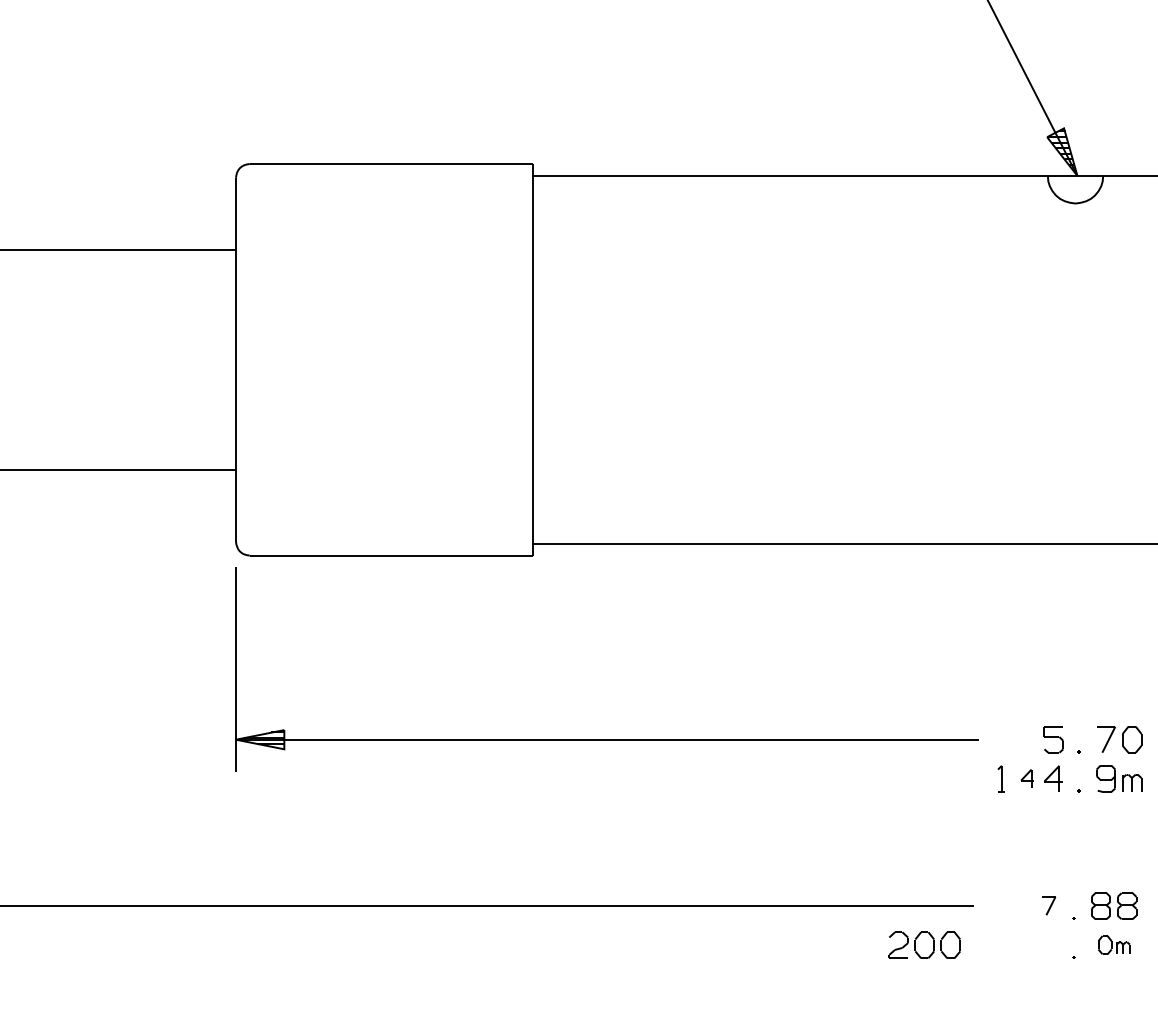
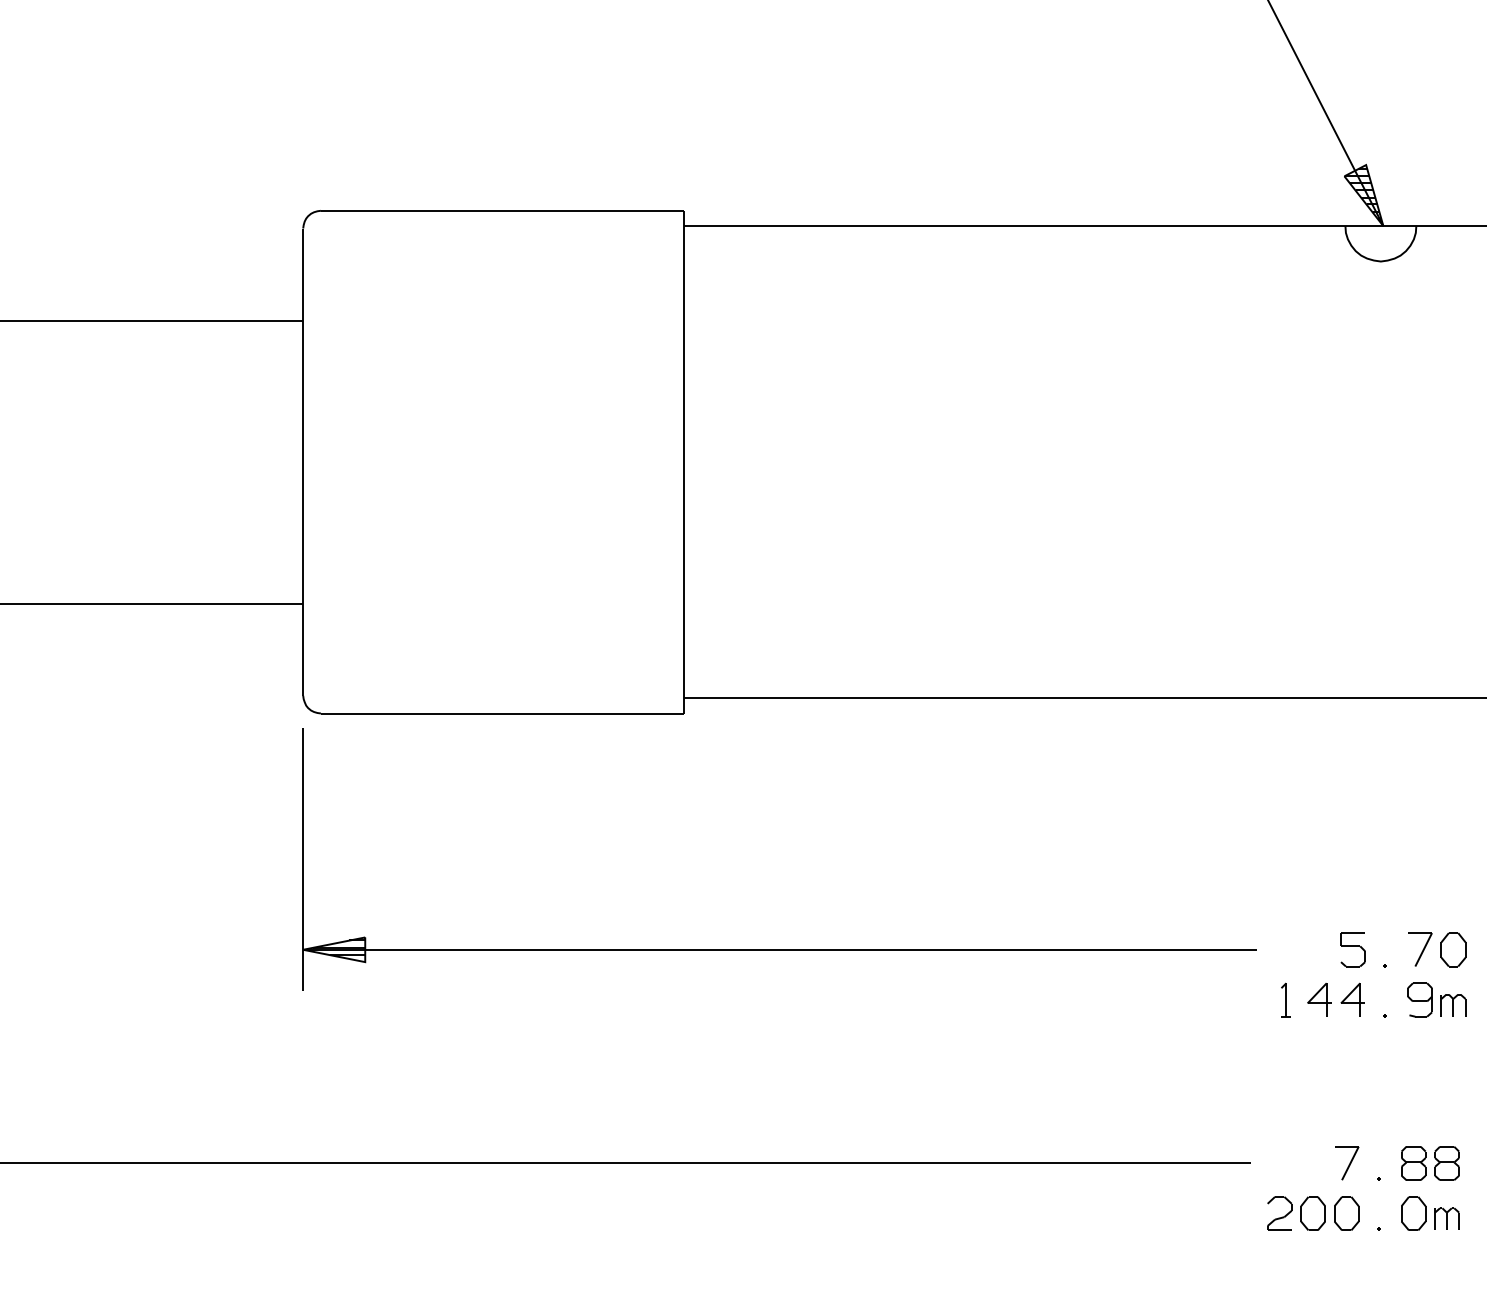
part: (1027, 778) -> (1319, 999), size x1.43
part: (1048, 905) -> (1346, 1162), size x1.43
part: (924, 944) -> (1312, 1212), moved
part: (1114, 944) -> (1430, 1212), size x1.43

